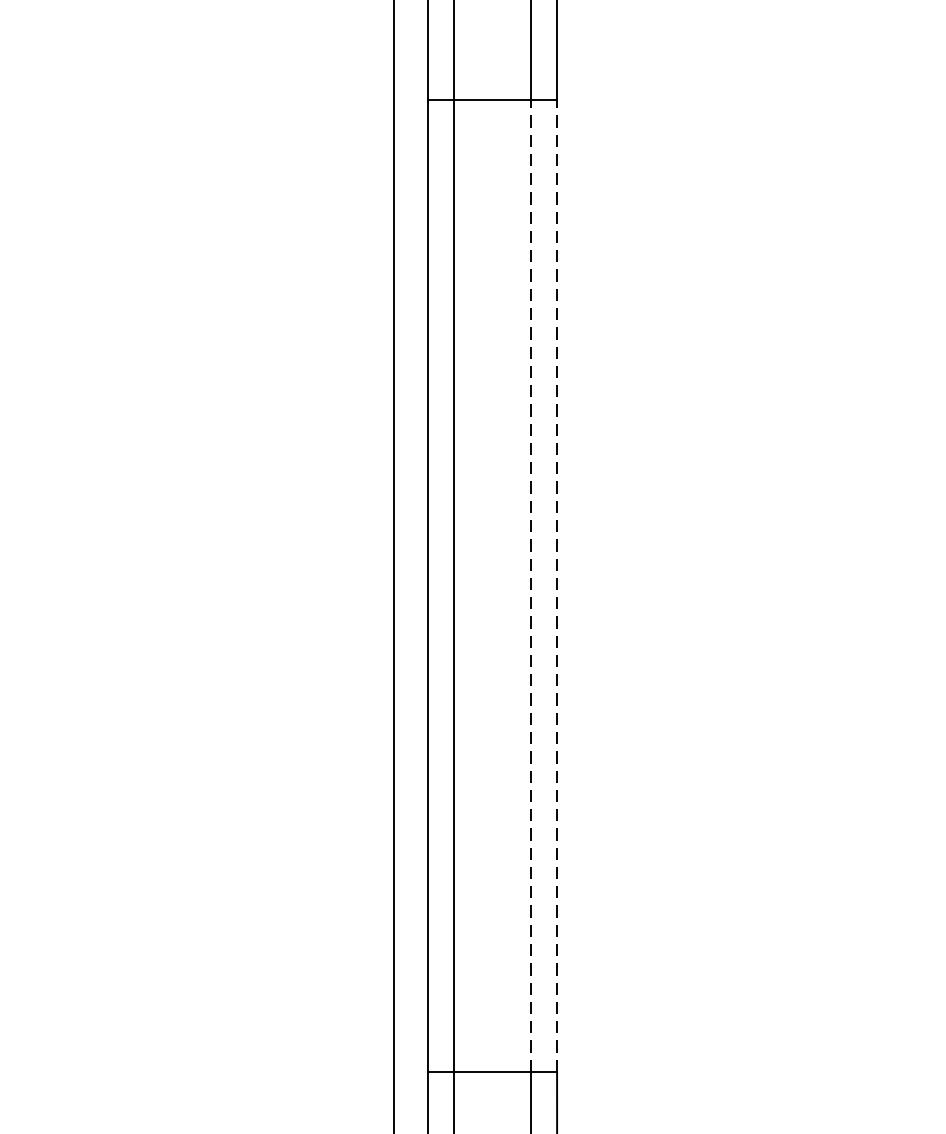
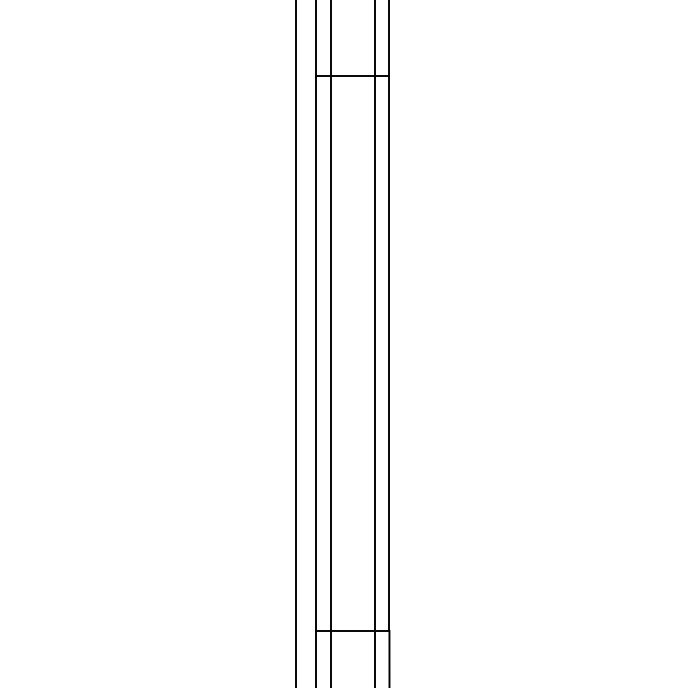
line: (530, 585) -> (374, 353), dashed -> solid
line: (557, 585) -> (389, 353), dashed -> solid

